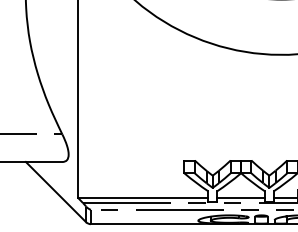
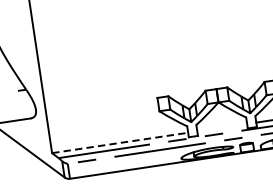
line: (143, 197) -> (120, 142), solid -> dashed
line: (240, 197) -> (221, 127), removed

